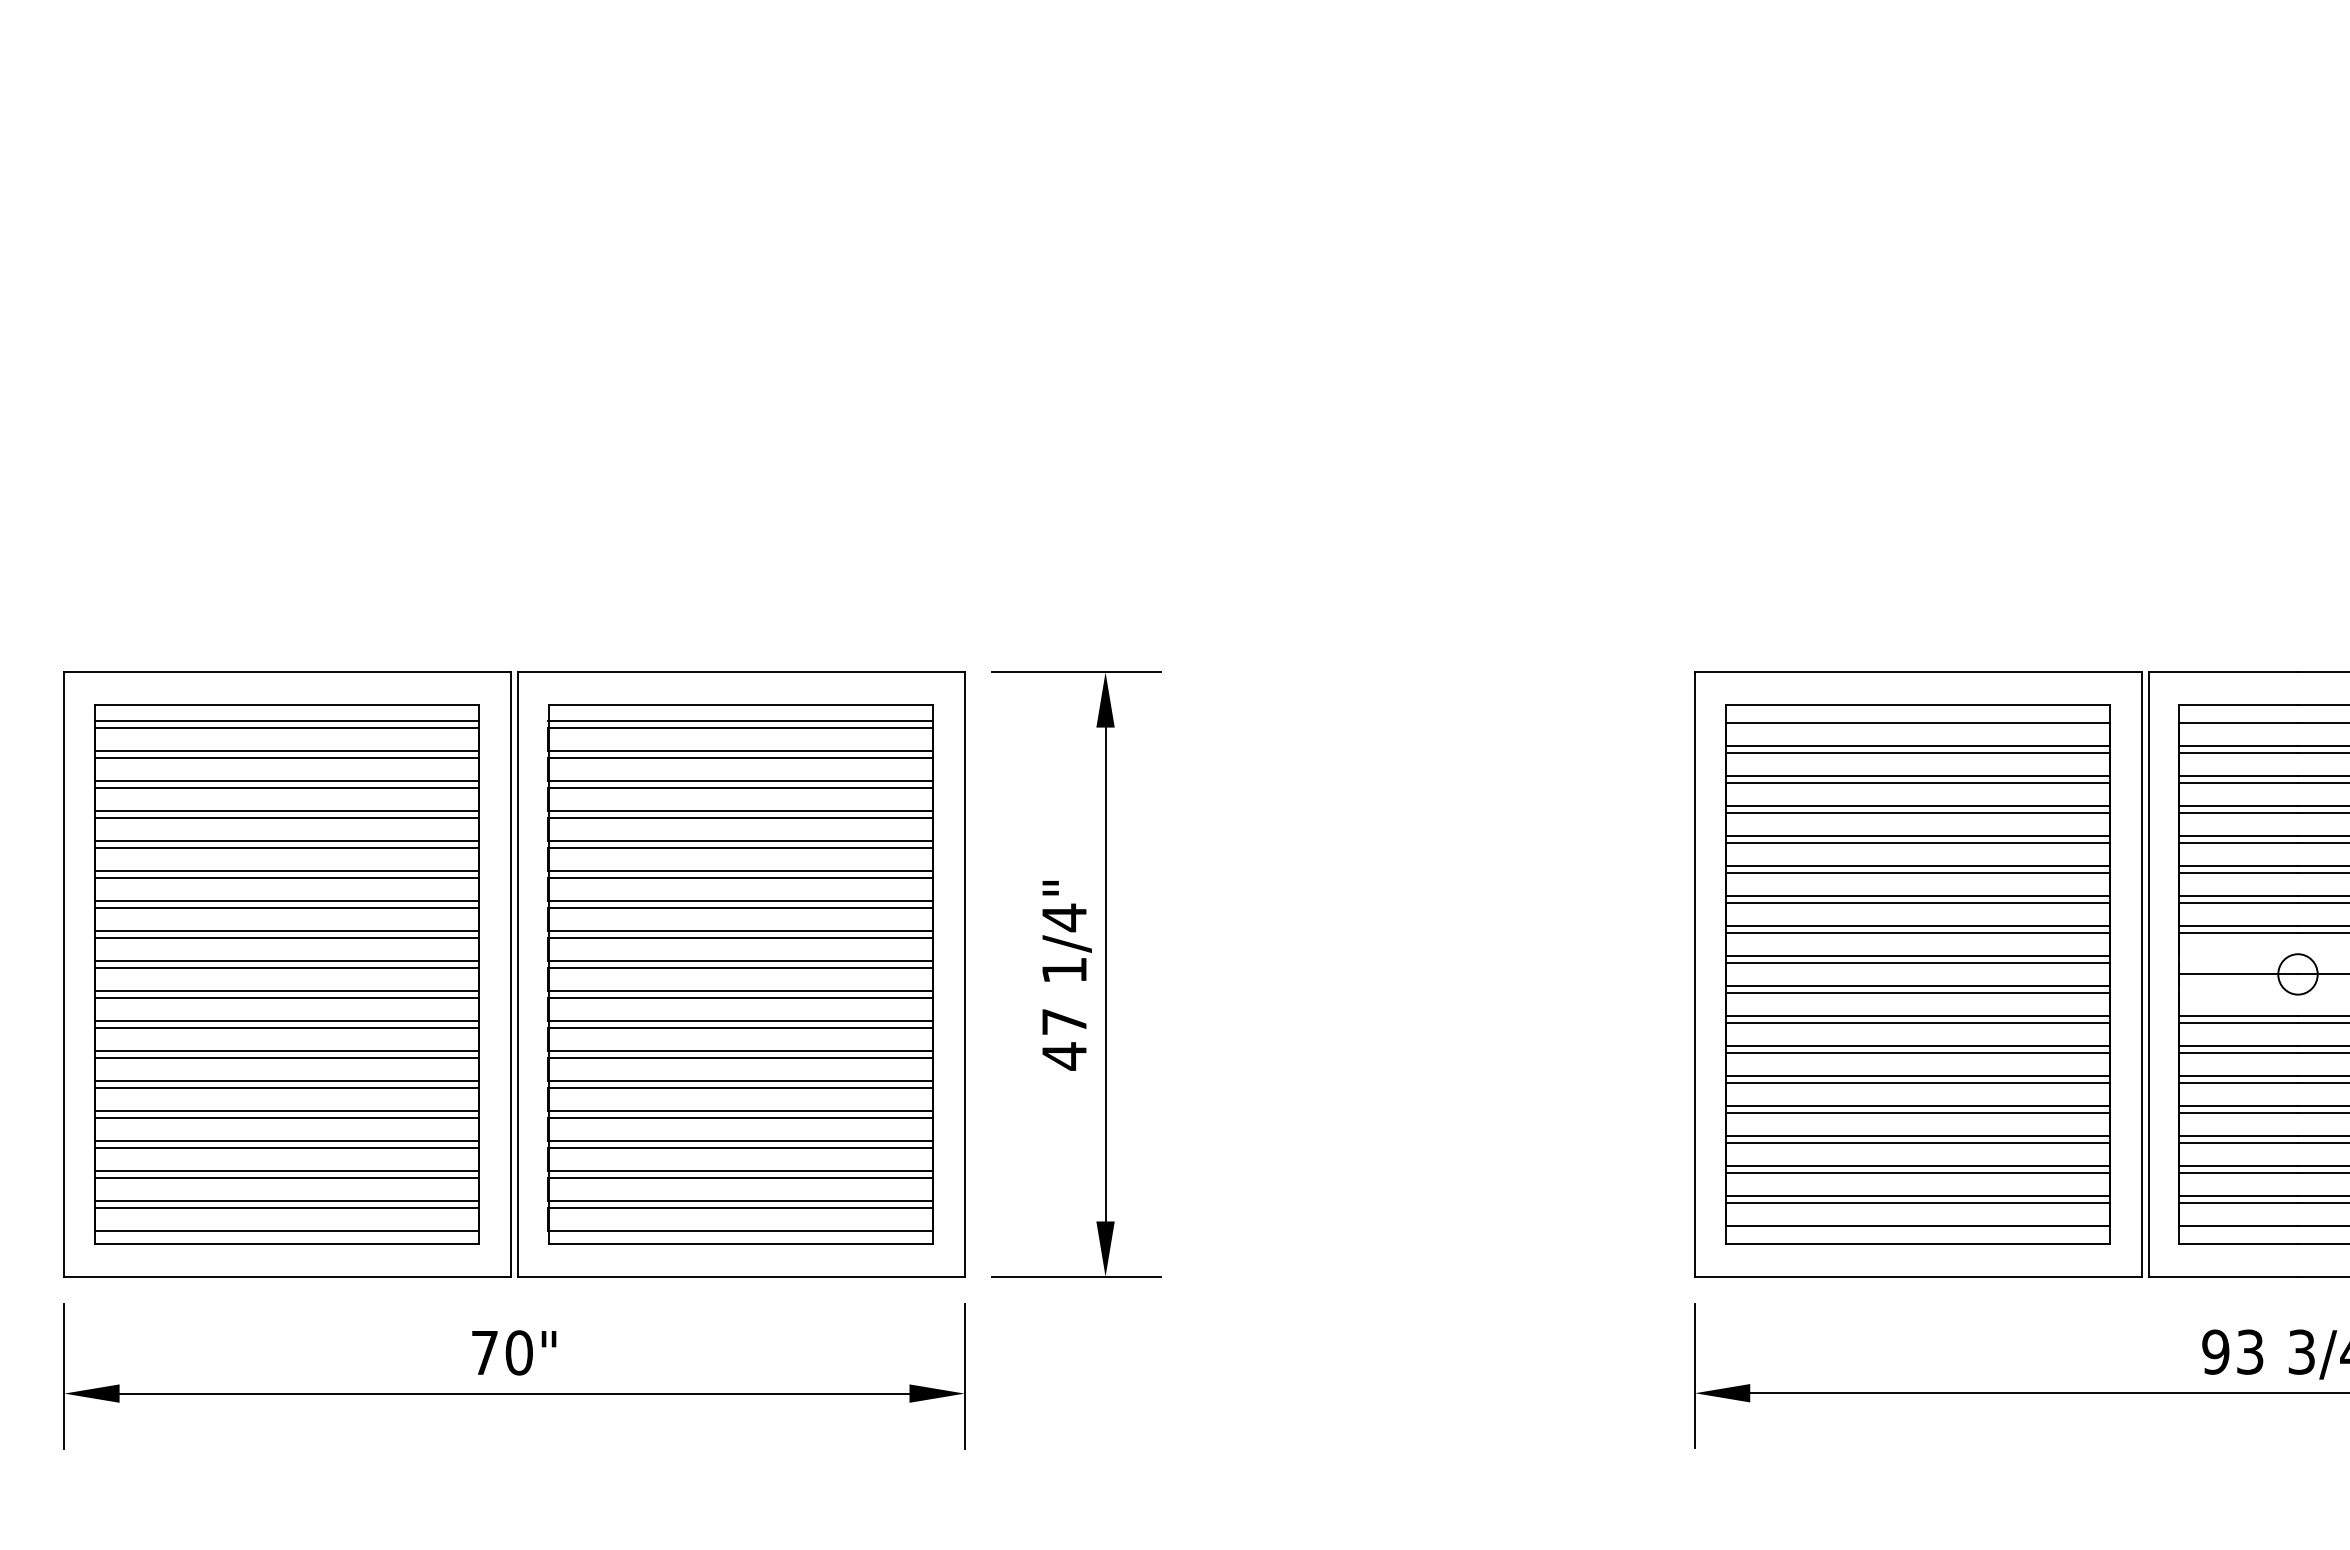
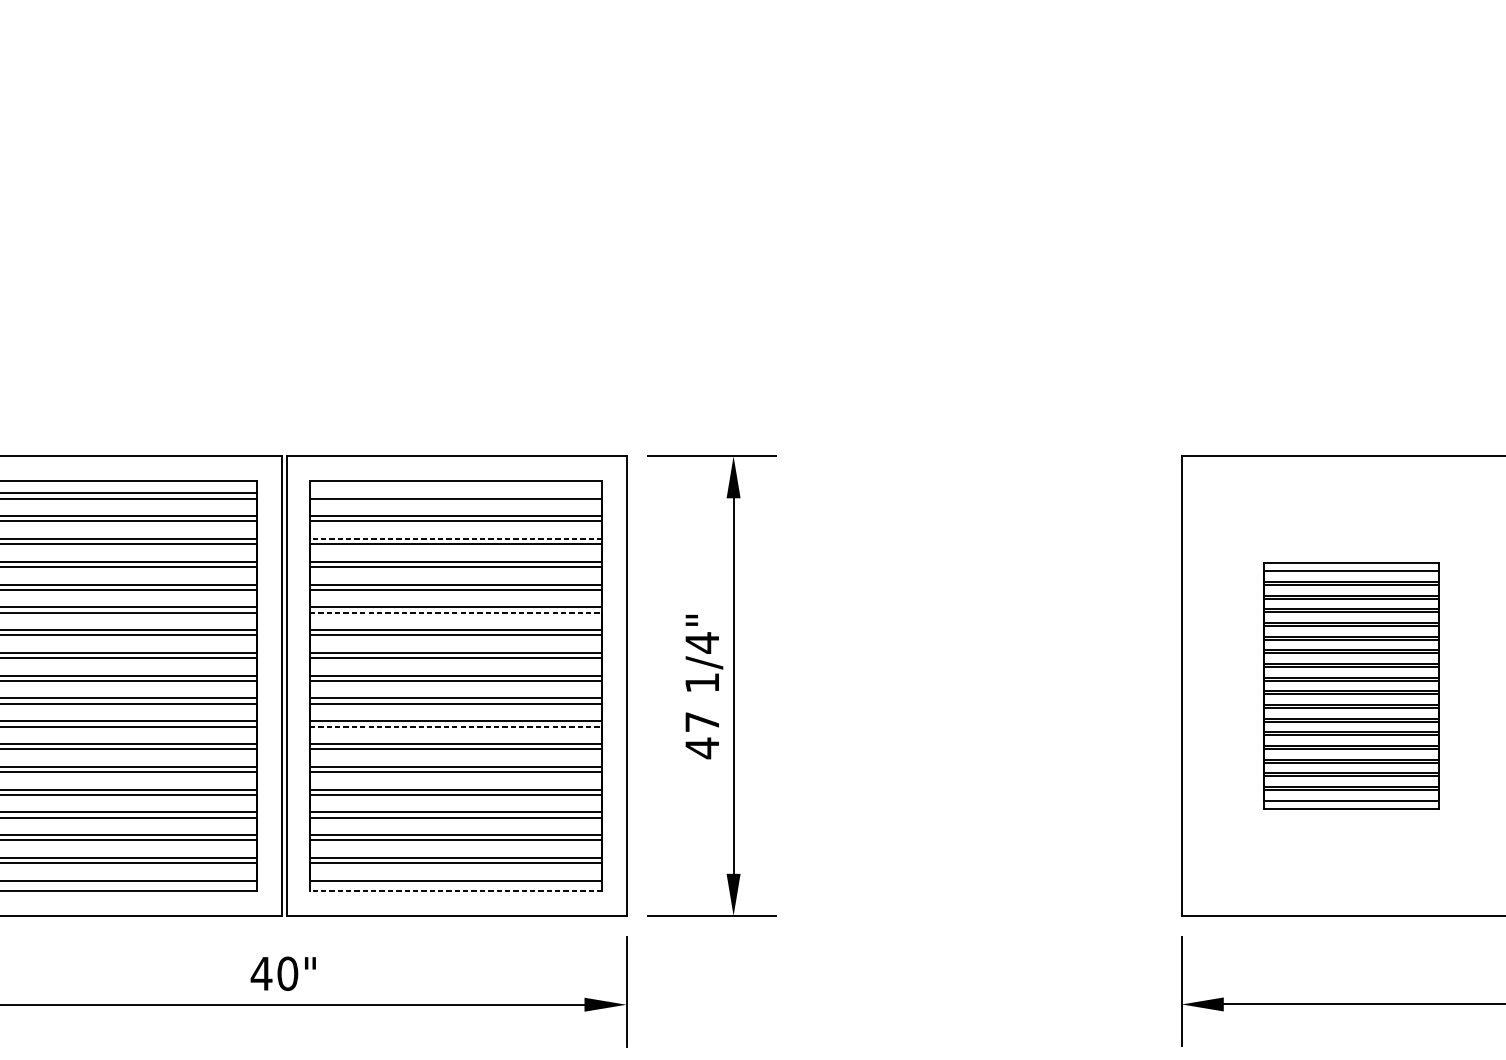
line: (740, 721) -> (456, 493), removed
line: (740, 781) -> (456, 539), solid -> dashed
line: (741, 877) -> (456, 612), solid -> dashed
part: (1917, 974) -> (1350, 686), size x0.6
line: (741, 1027) -> (456, 726), solid -> dashed
line: (740, 1243) -> (456, 890), solid -> dashed
text: (484, 1352) -> (261, 973), 70" -> 40"

